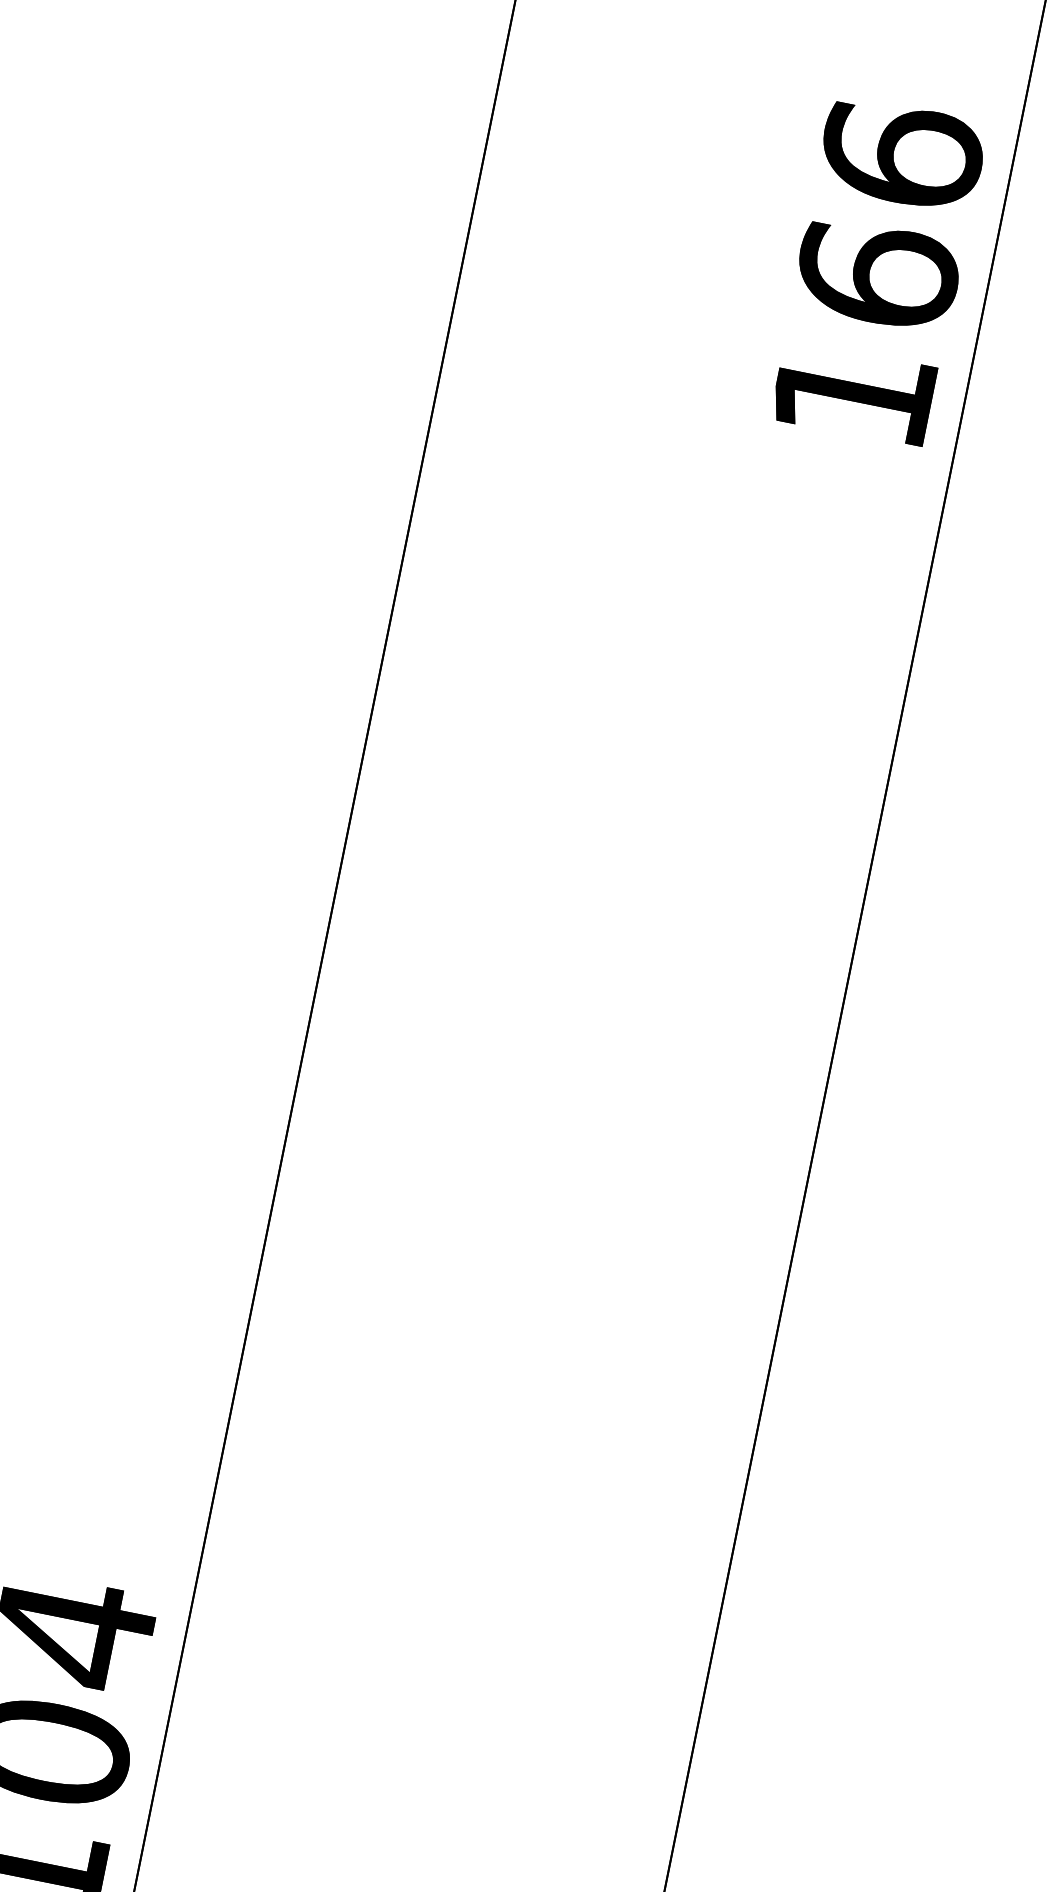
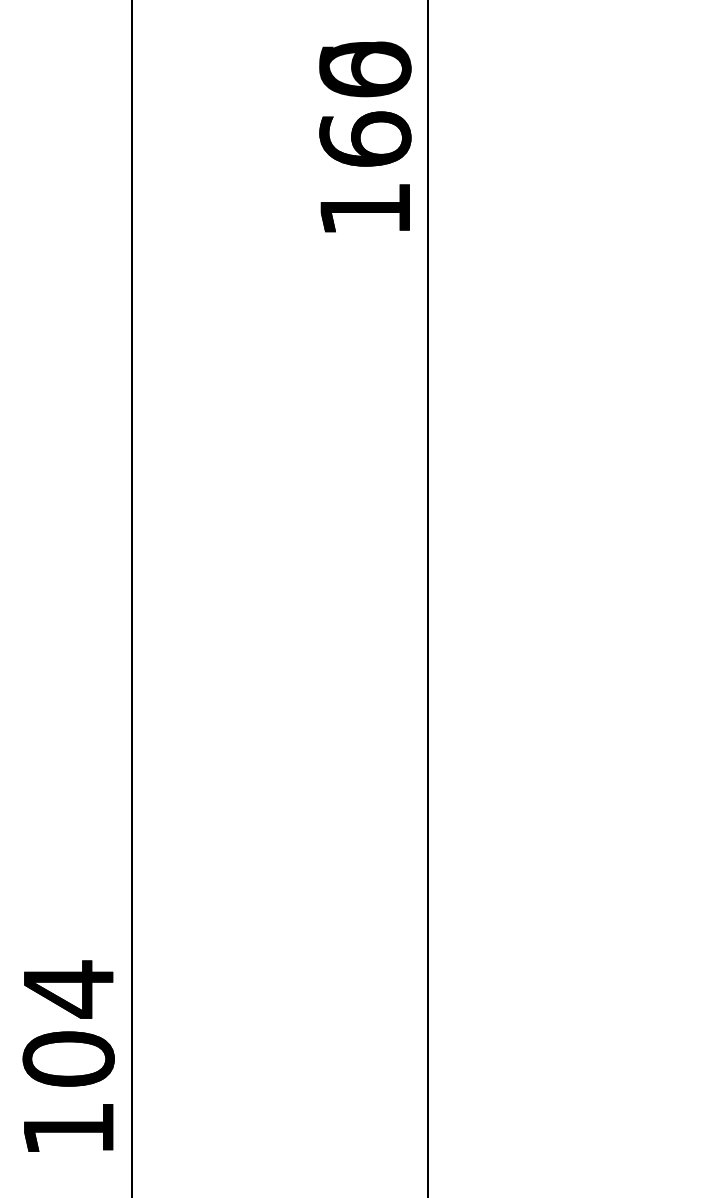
text: (902, 155) -> (365, 69), 166 -> 160

